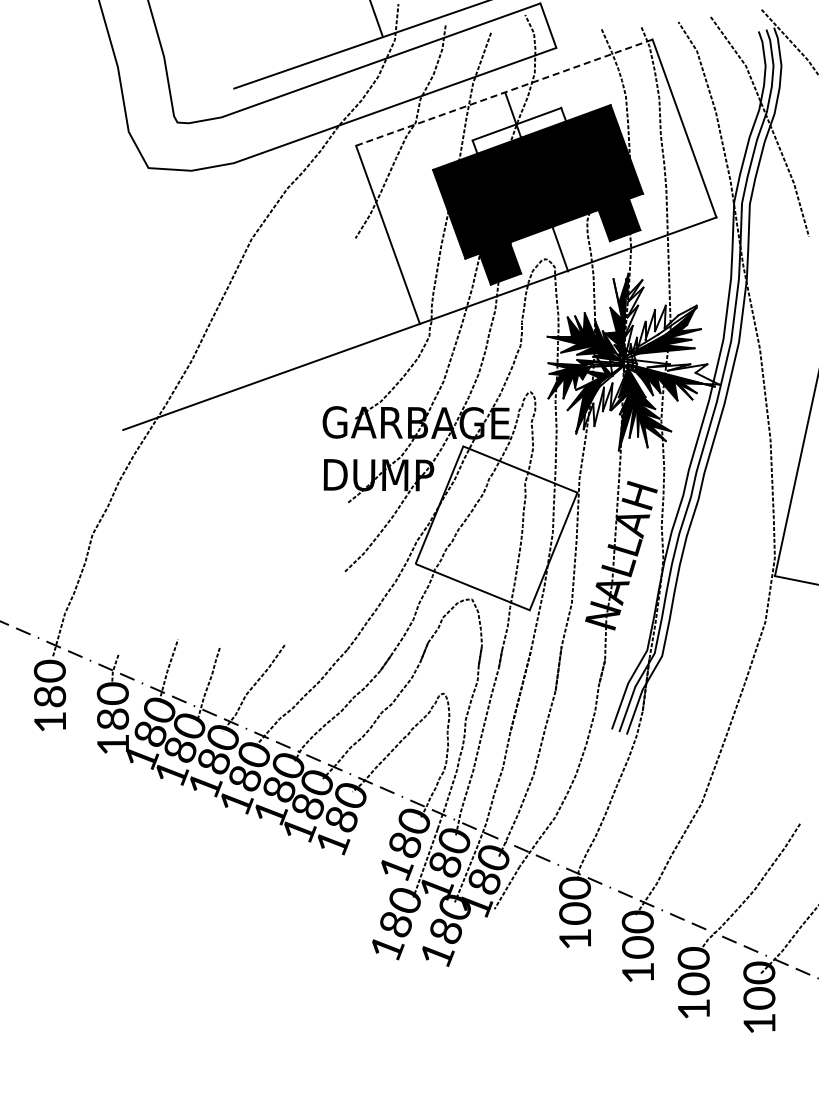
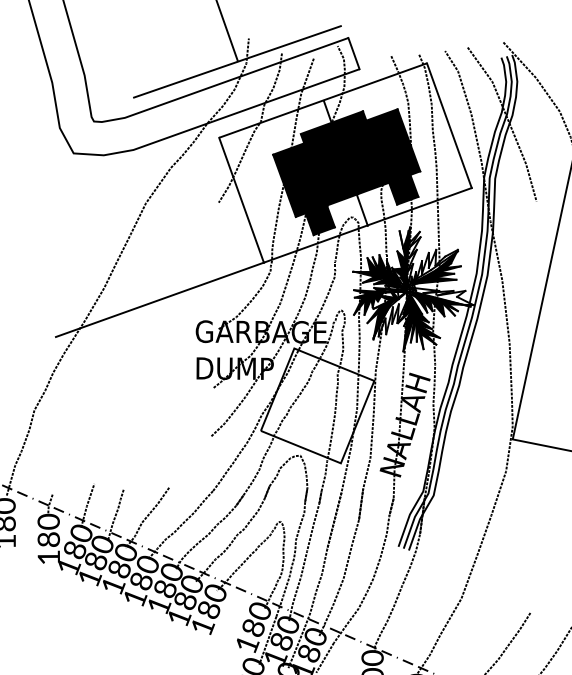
line: (503, 92) -> (322, 100), dashed -> solid
fill: (519, 130) -> (333, 127), added

